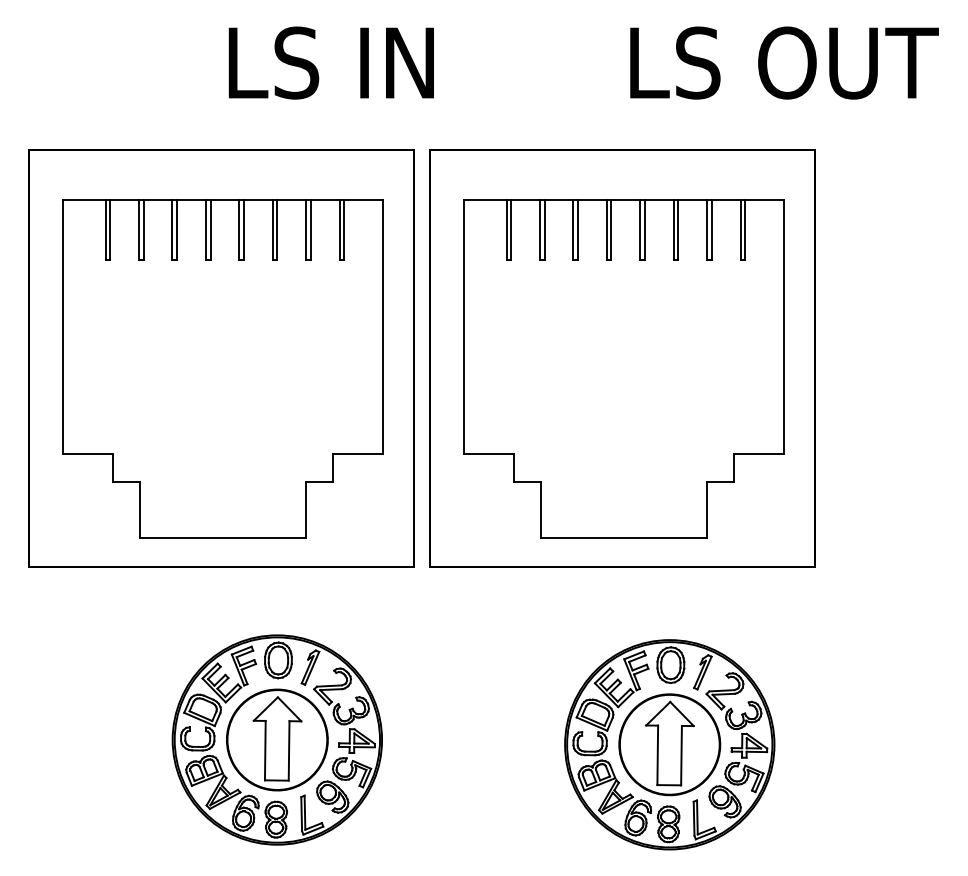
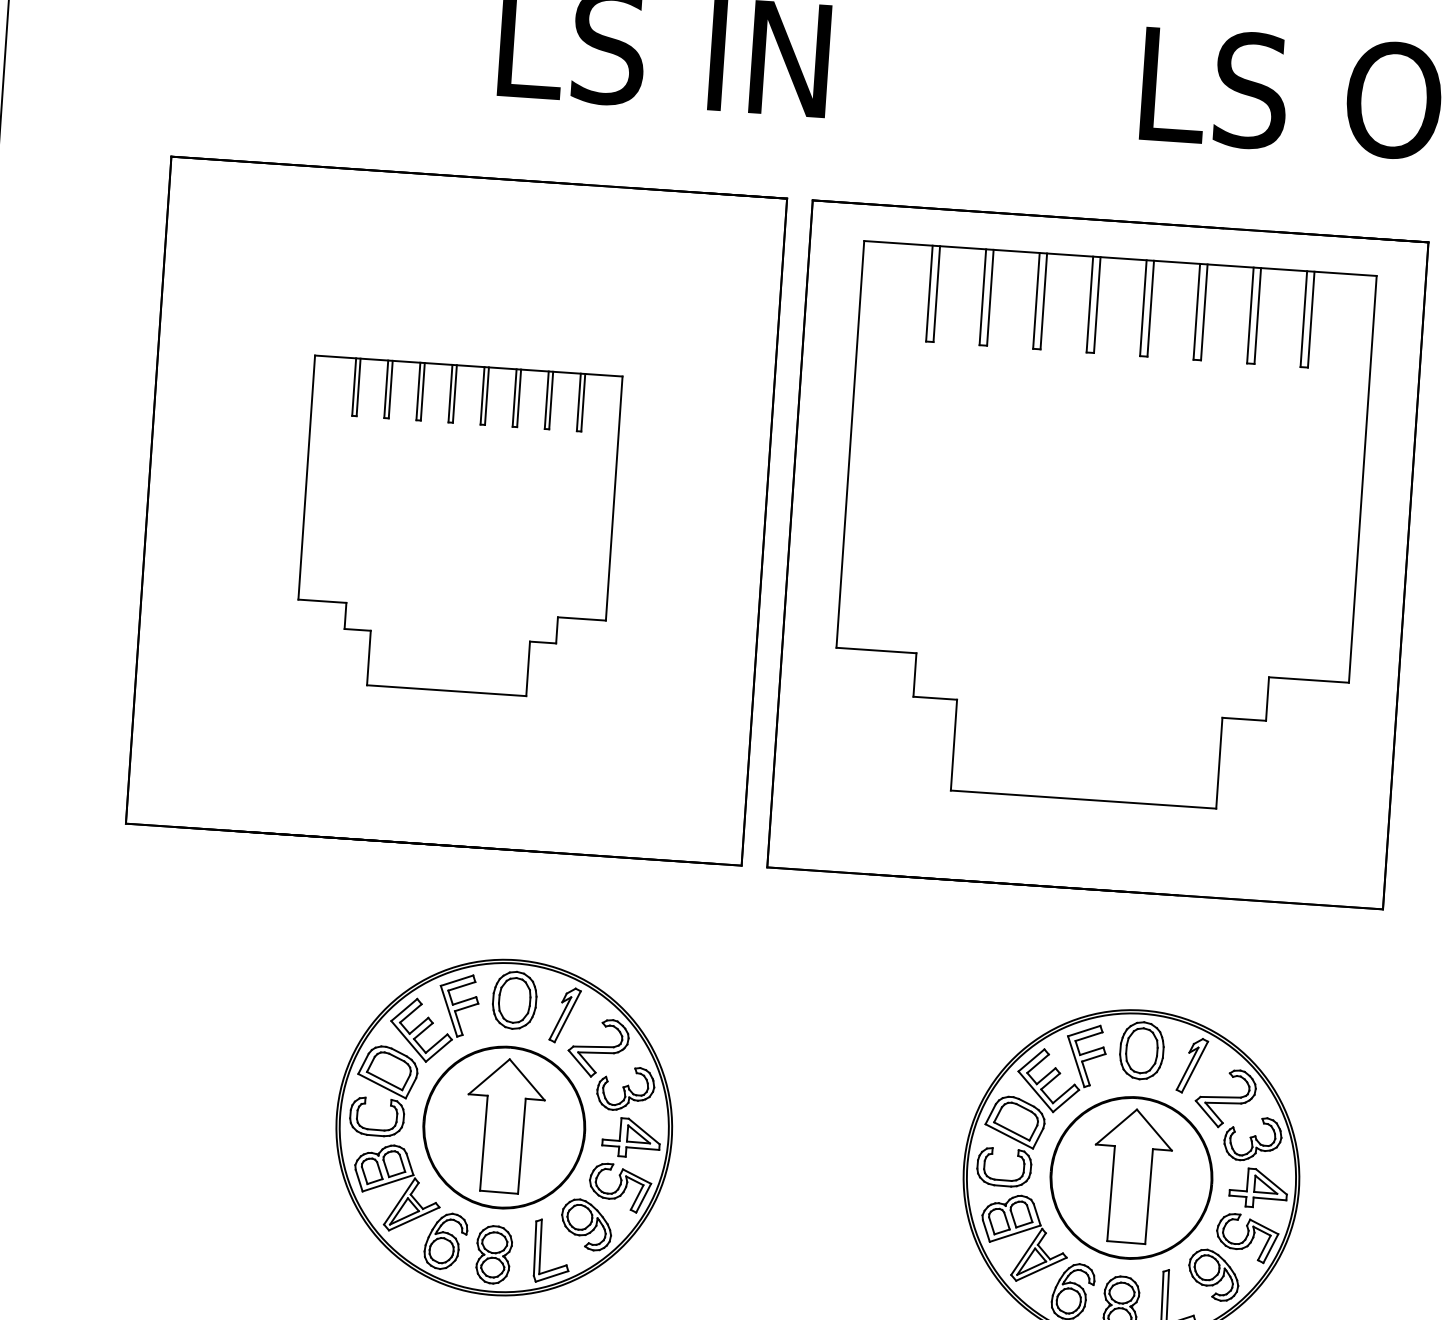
part: (222, 368) -> (457, 527), size x0.6
part: (623, 368) -> (1101, 527), moved

